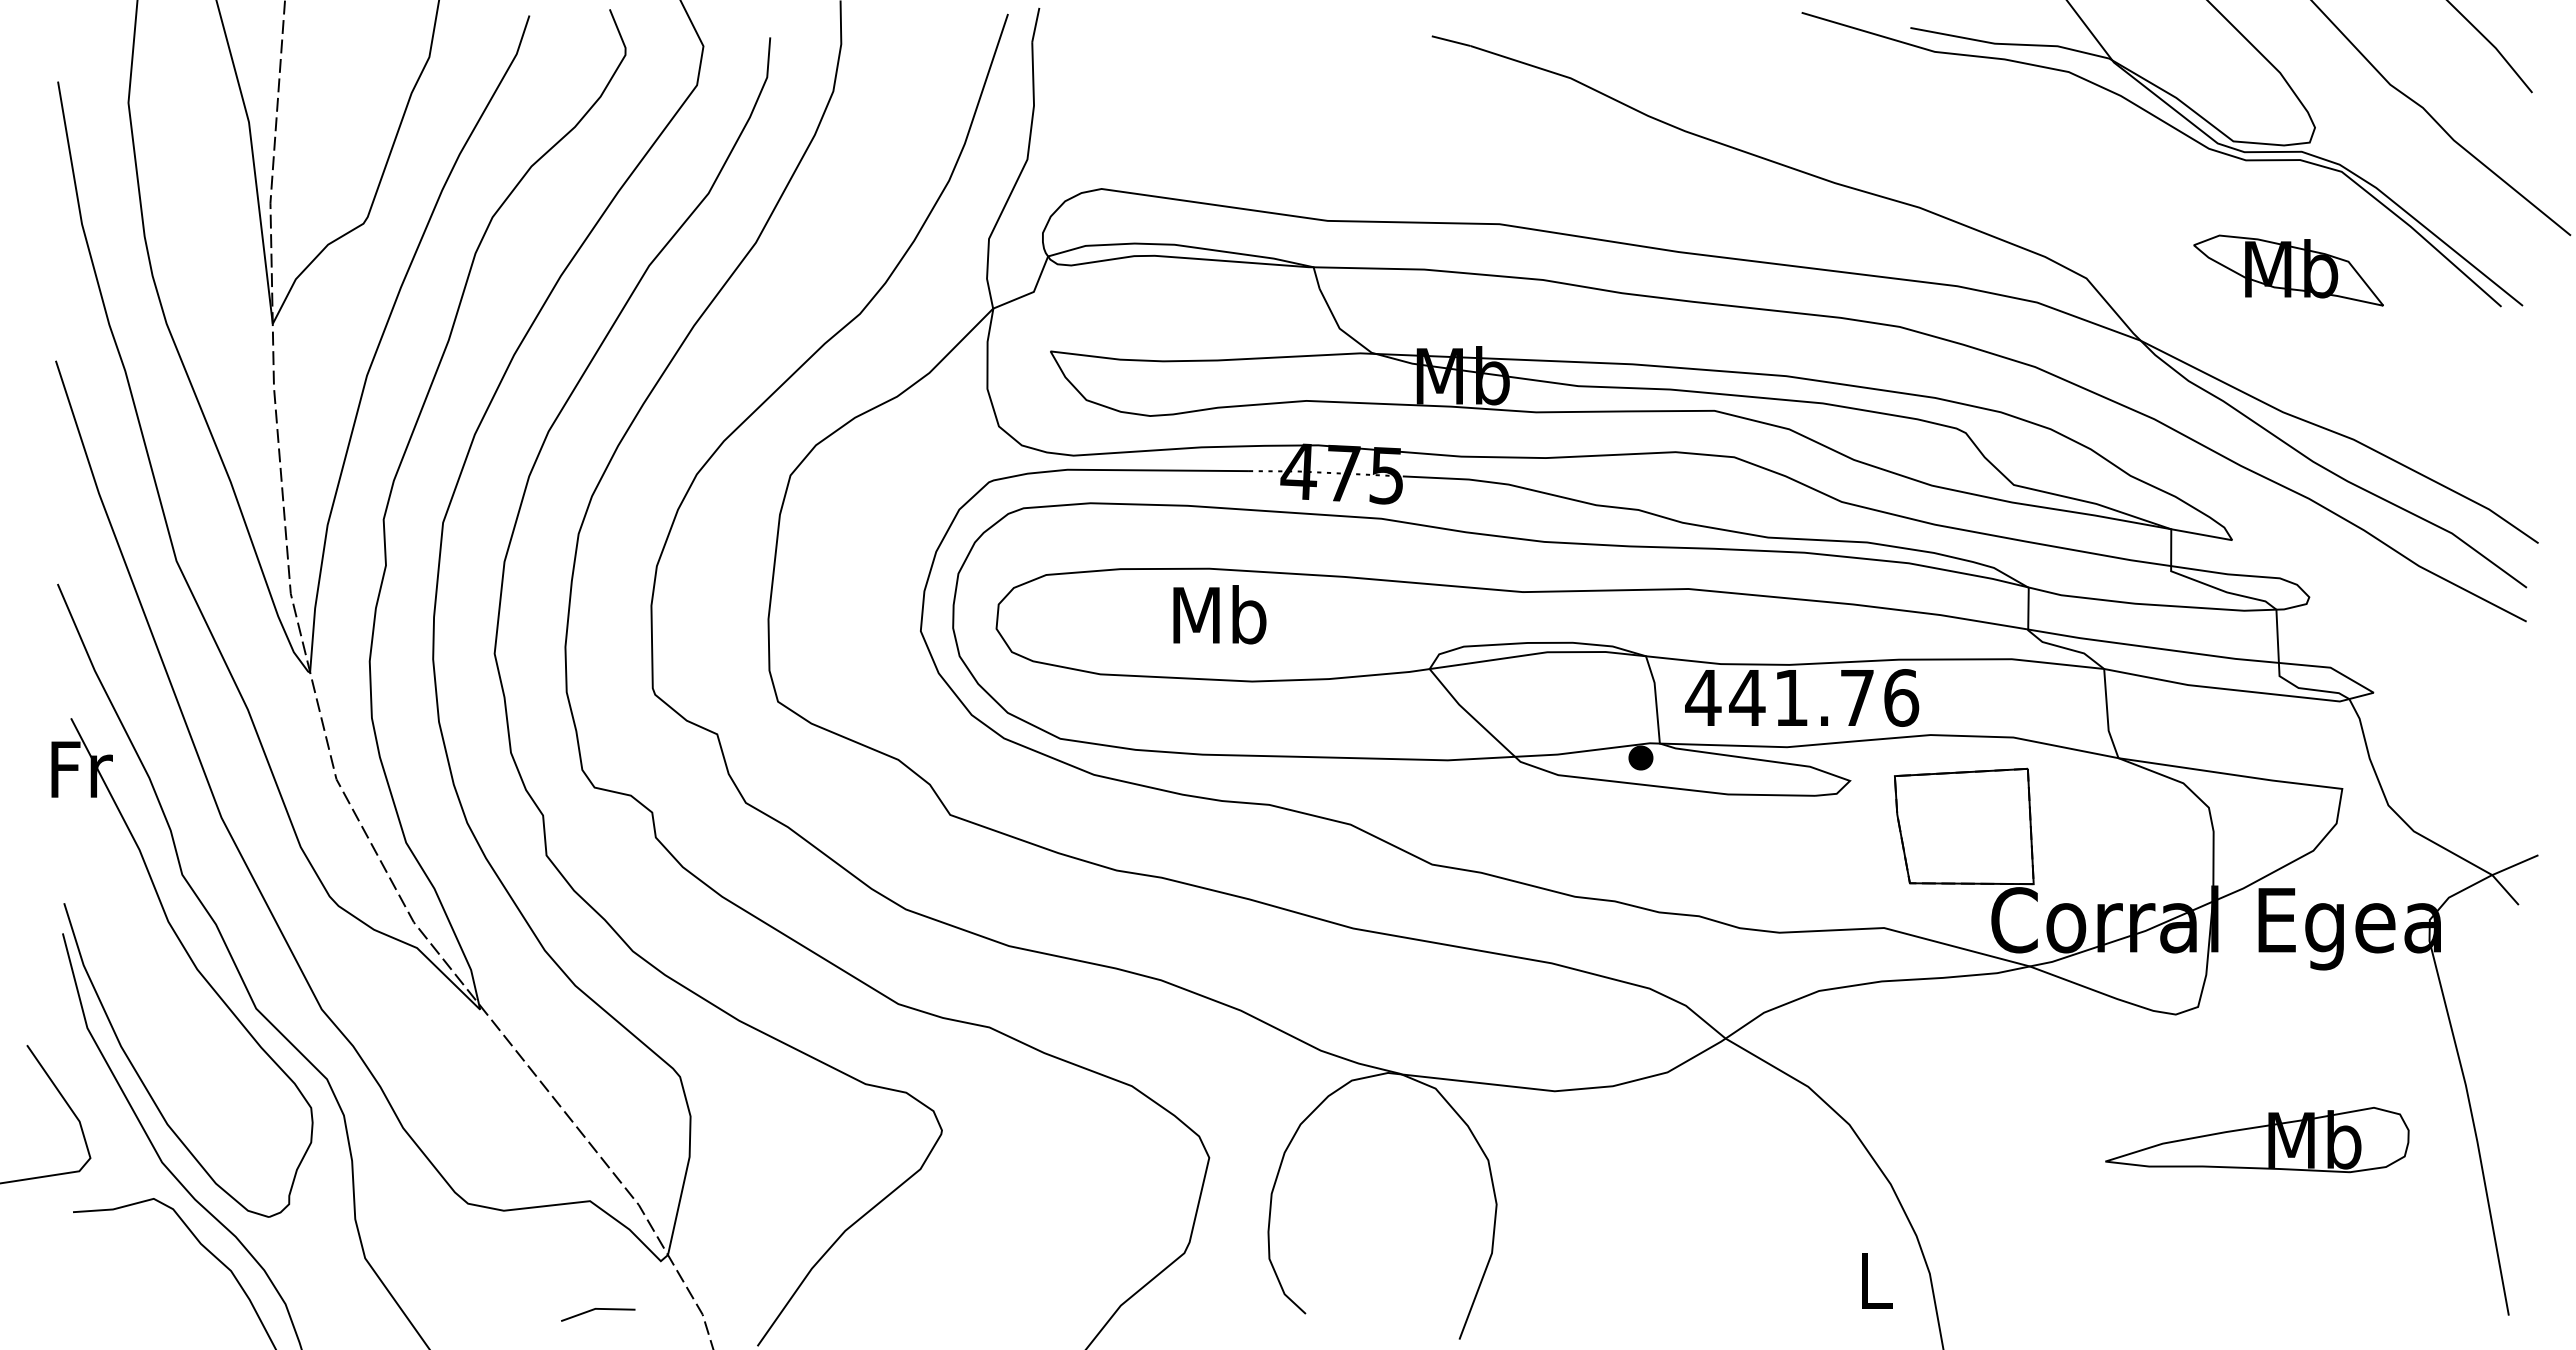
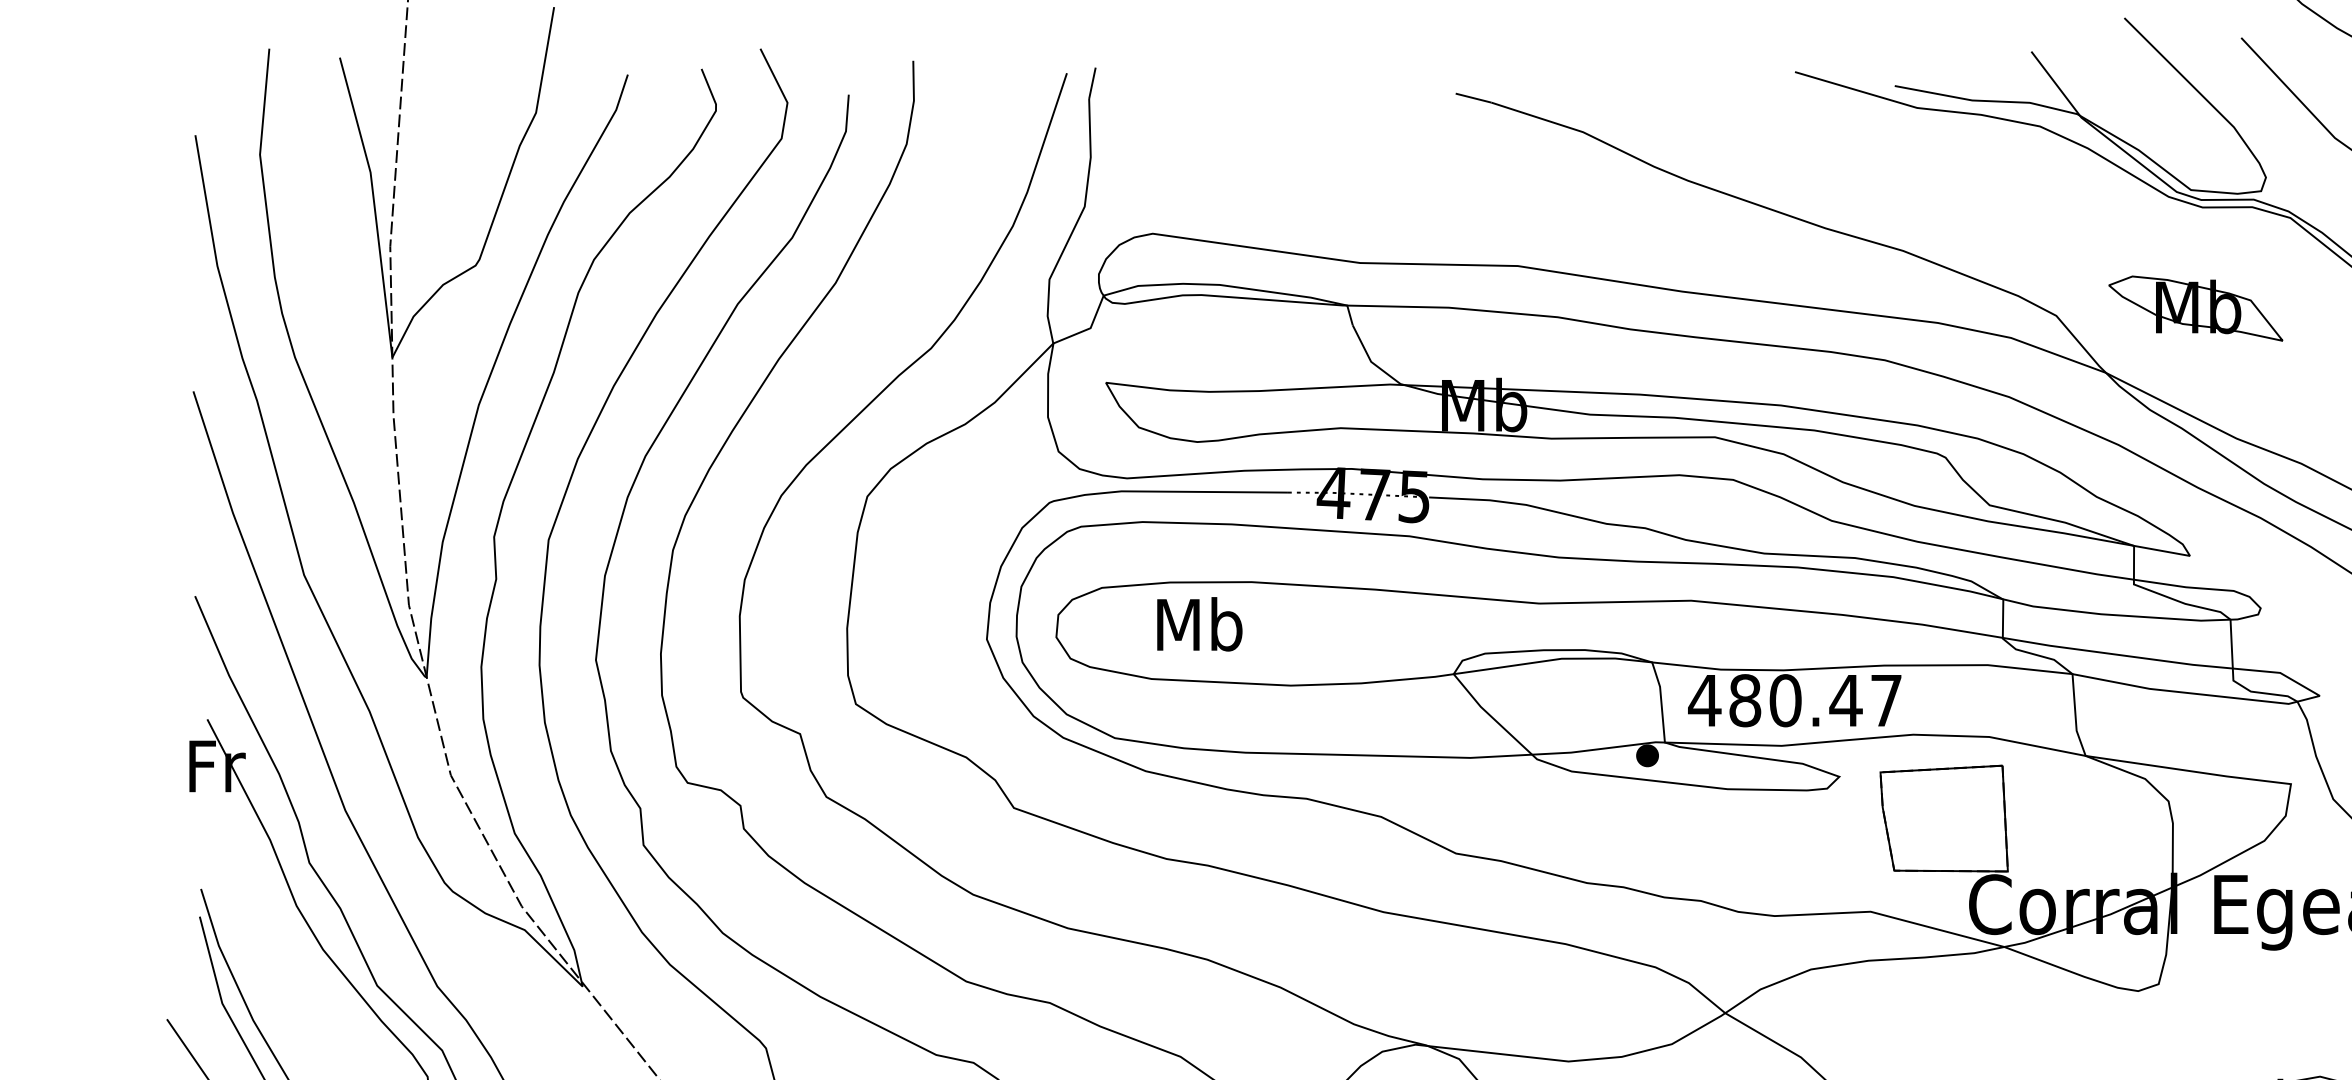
part: (2288, 270) -> (2195, 308), moved
text: (1219, 614) -> (1199, 624), moved
text: (1824, 697) -> (1815, 700), 441.76 -> 480.47

